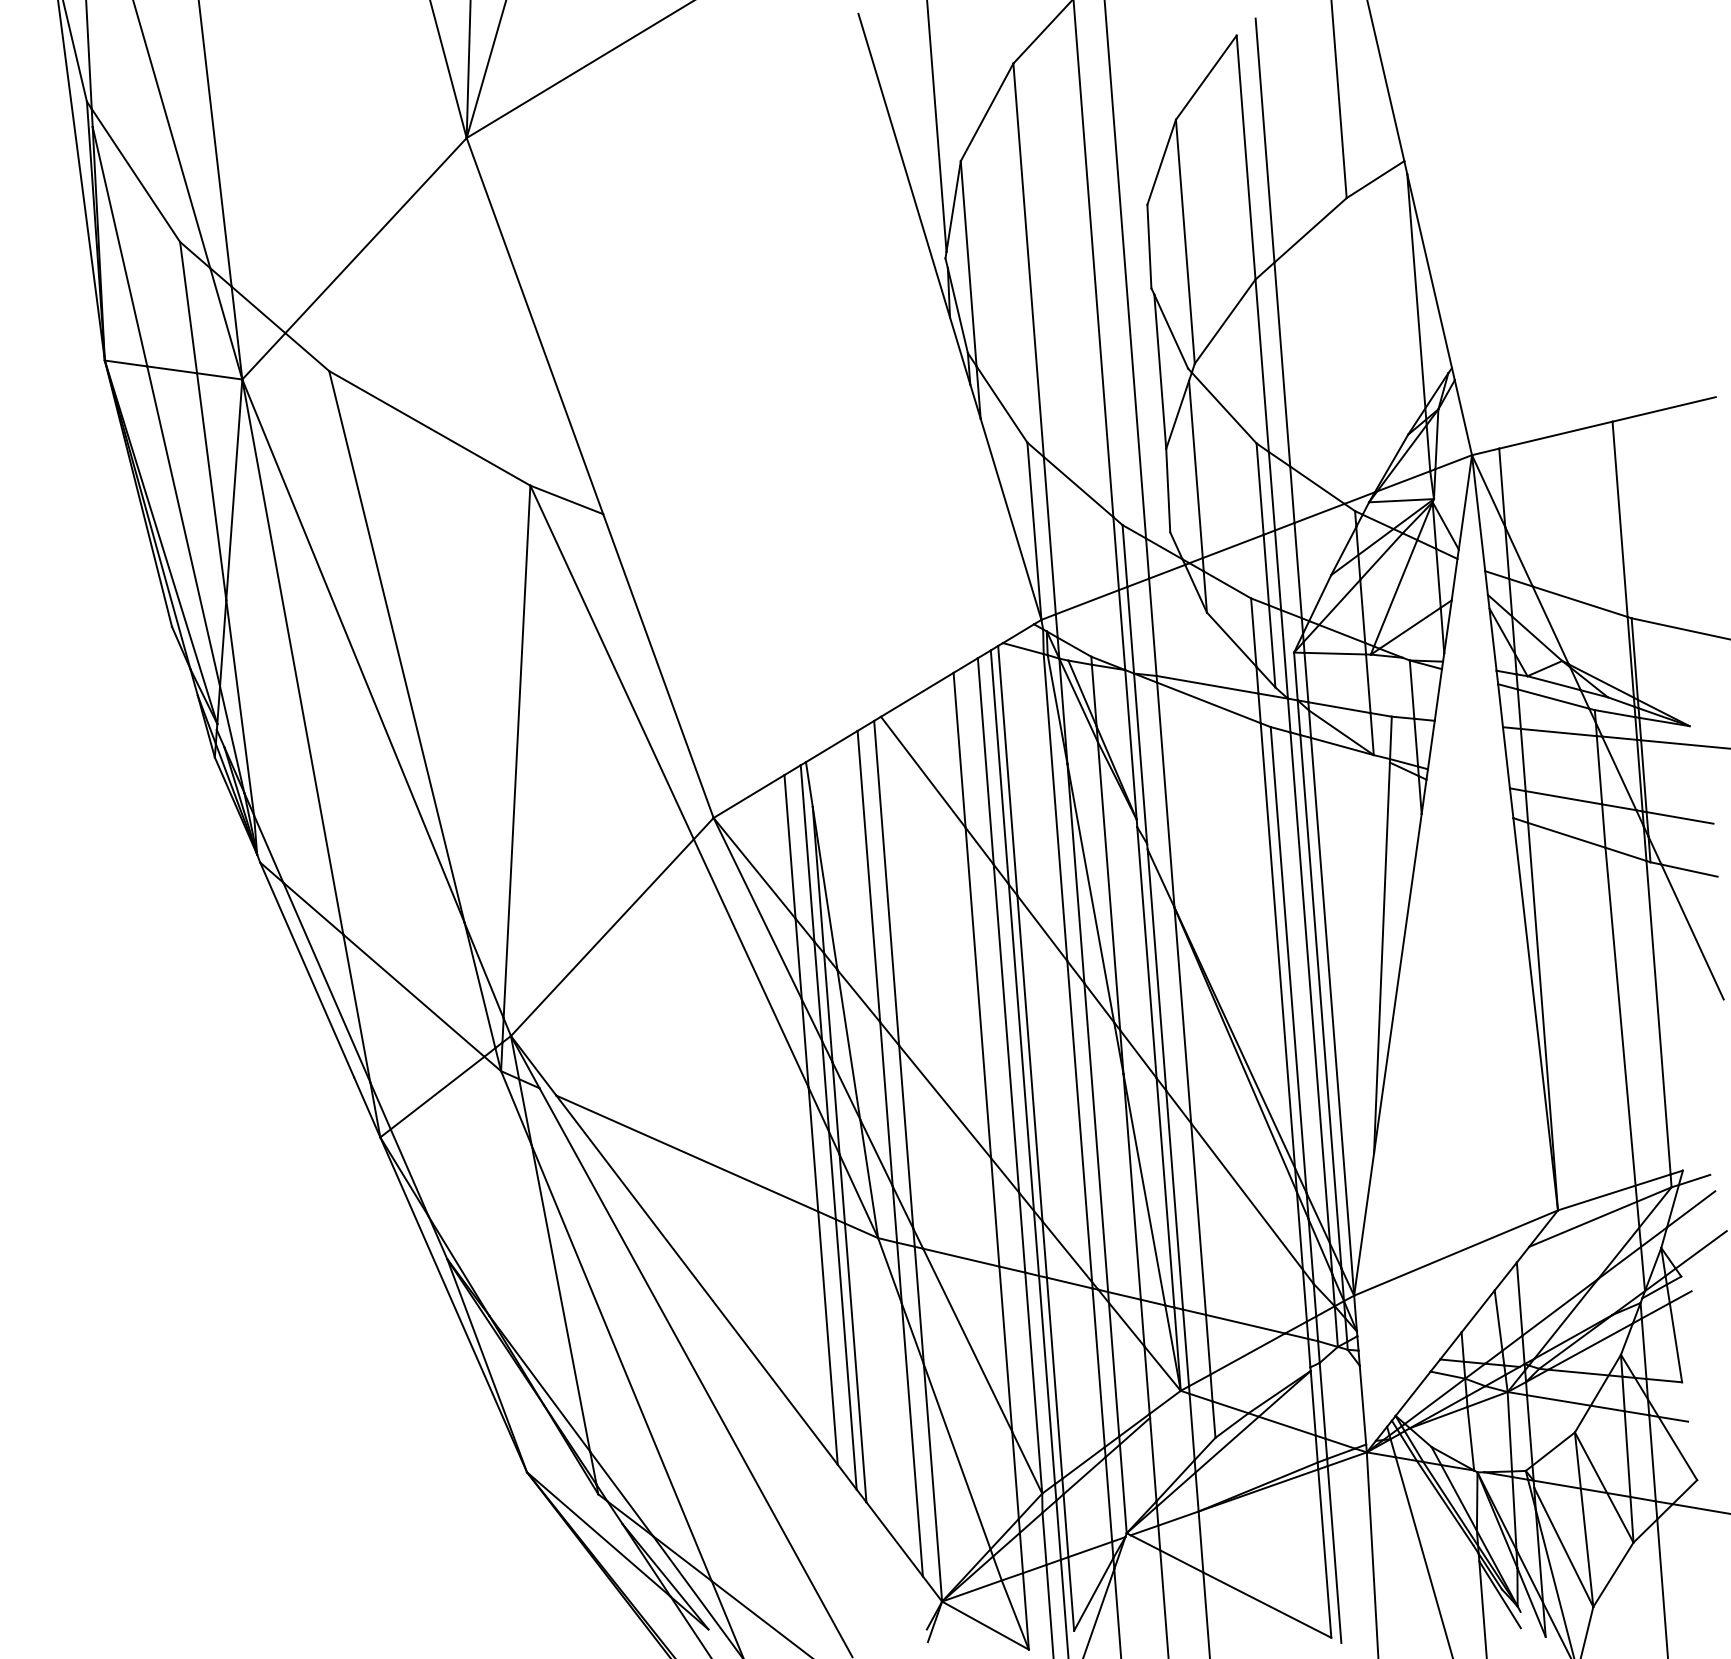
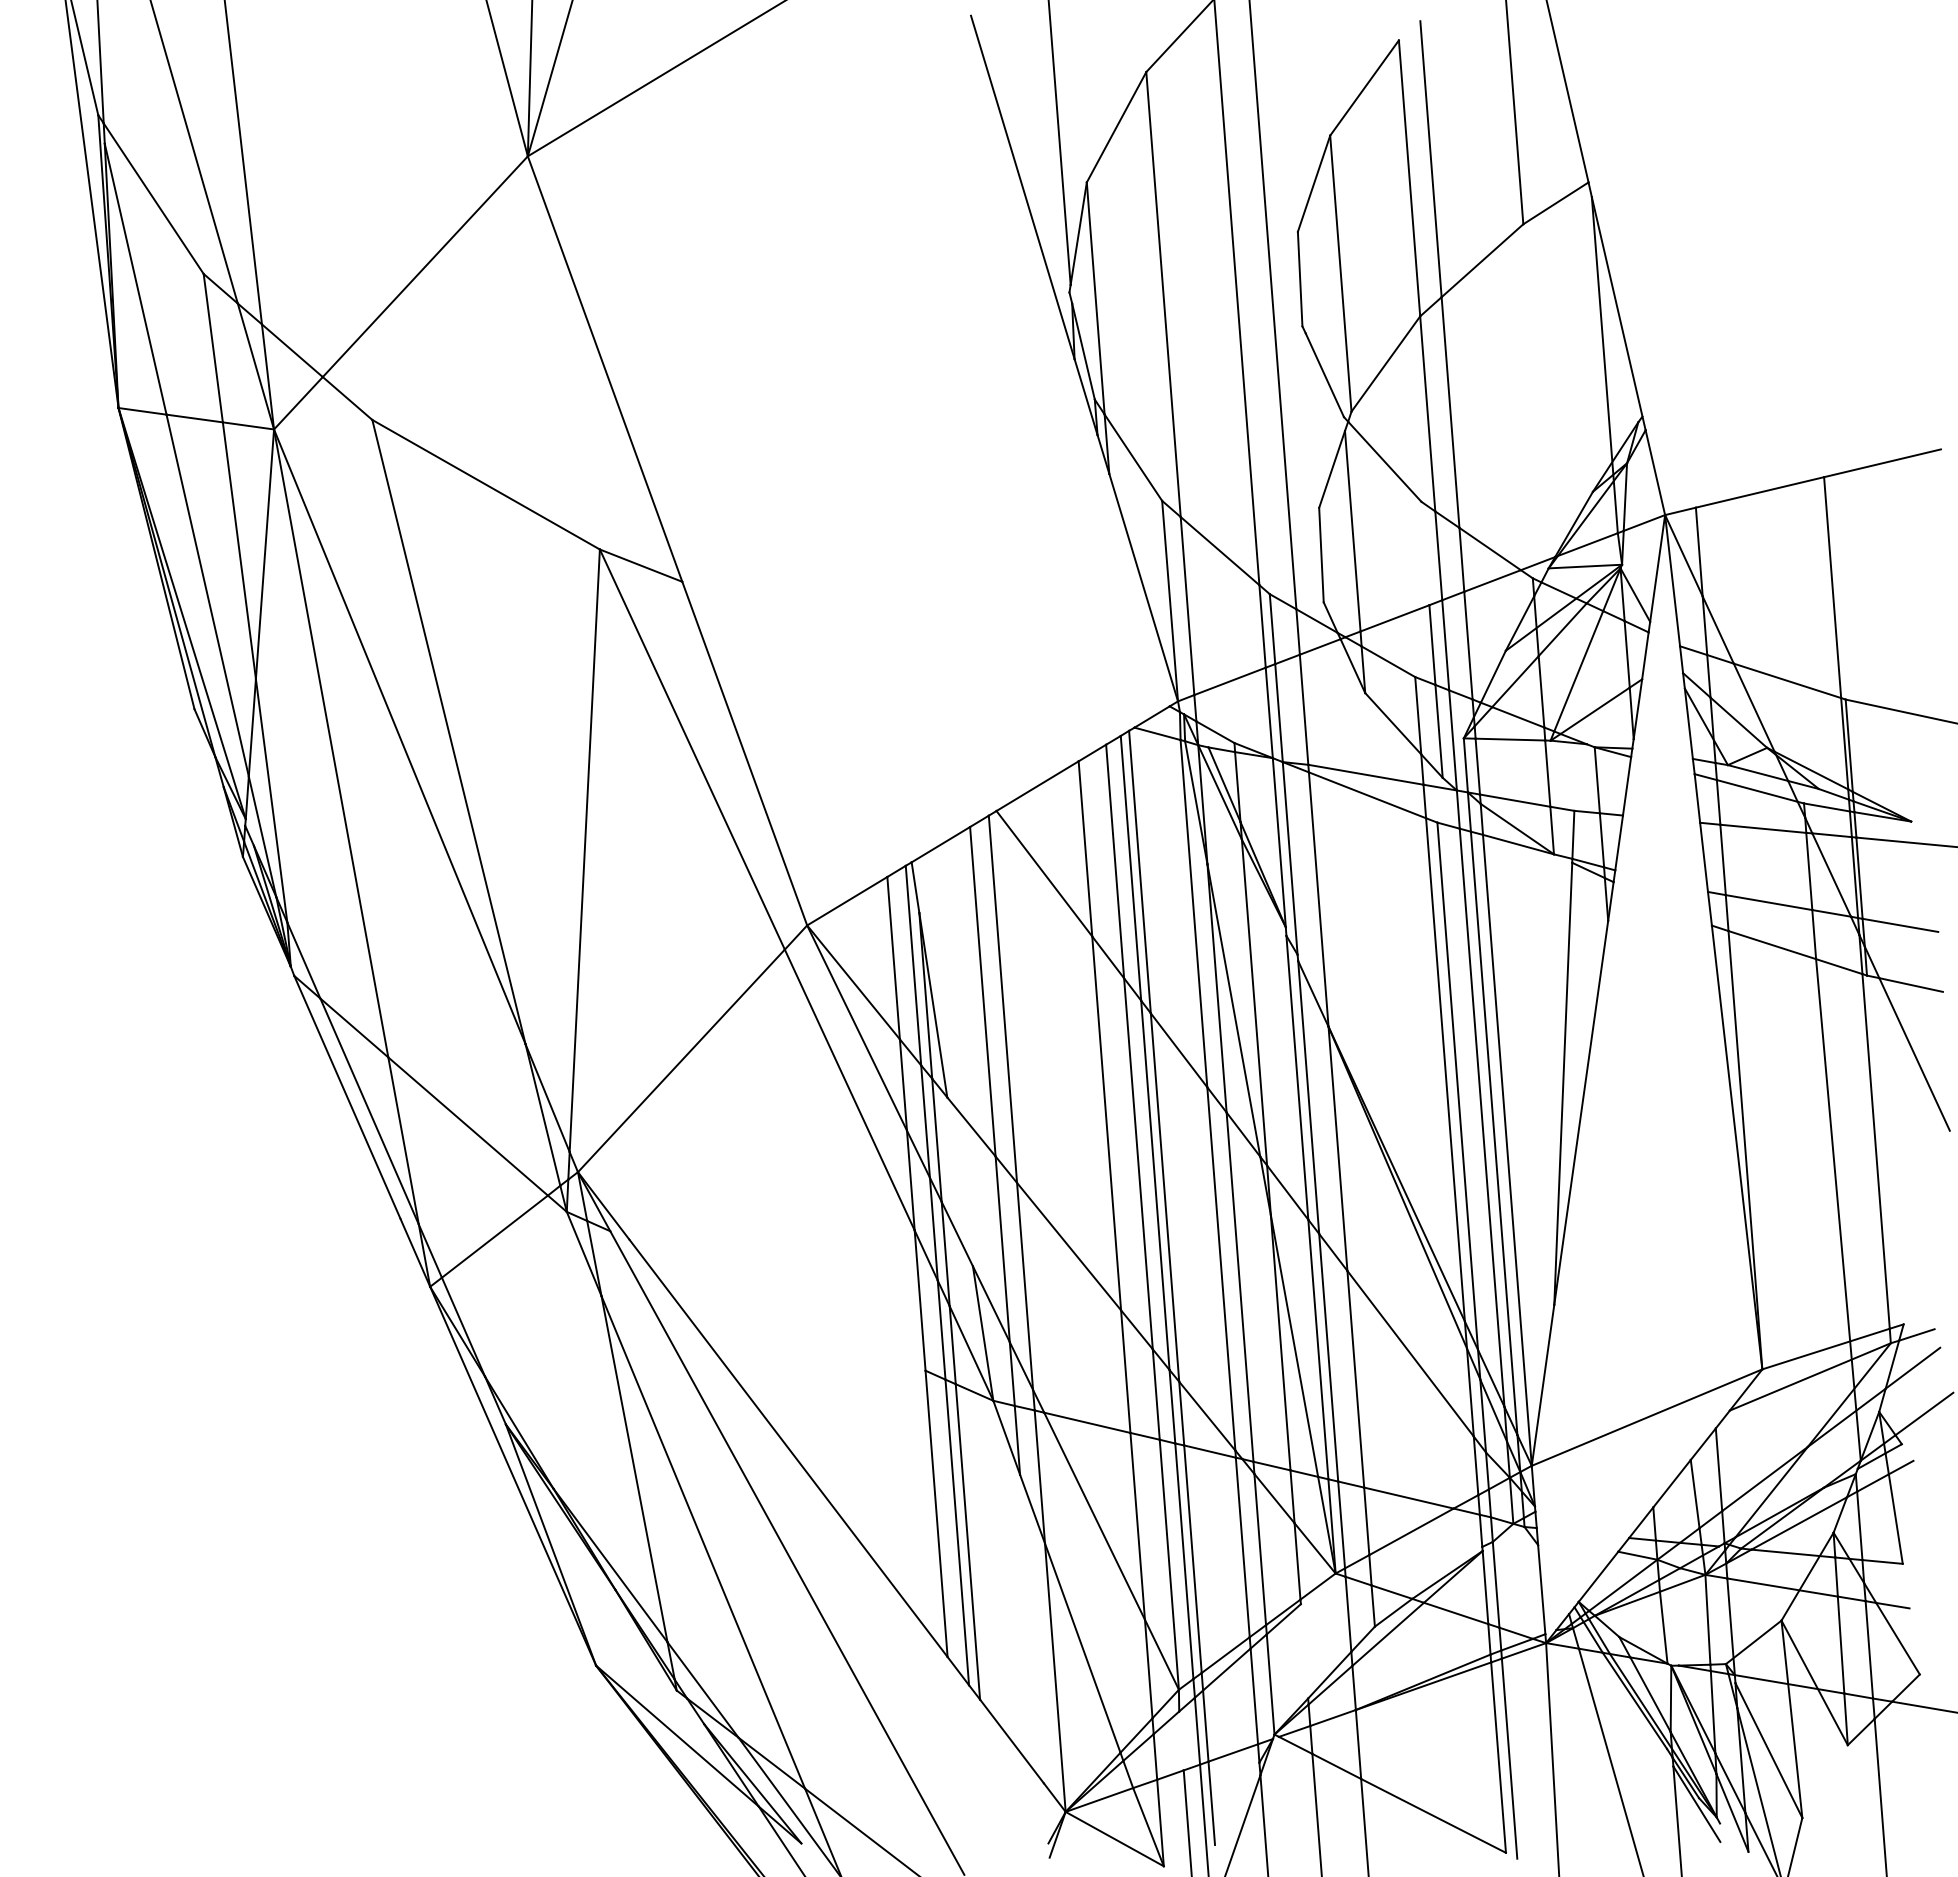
line: (1160, 371) -> (1312, 420), removed
line: (1260, 489) -> (1425, 553), removed
line: (848, 1044) -> (959, 1181), removed
line: (687, 1153) -> (777, 1304), removed
line: (911, 1439) -> (1031, 1628), removed
line: (1153, 1459) -> (1304, 1651), removed
line: (1044, 1538) -> (1181, 1740), removed
line: (1612, 1574) -> (1824, 1781), removed
line: (1094, 1594) -> (1237, 1803), removed

